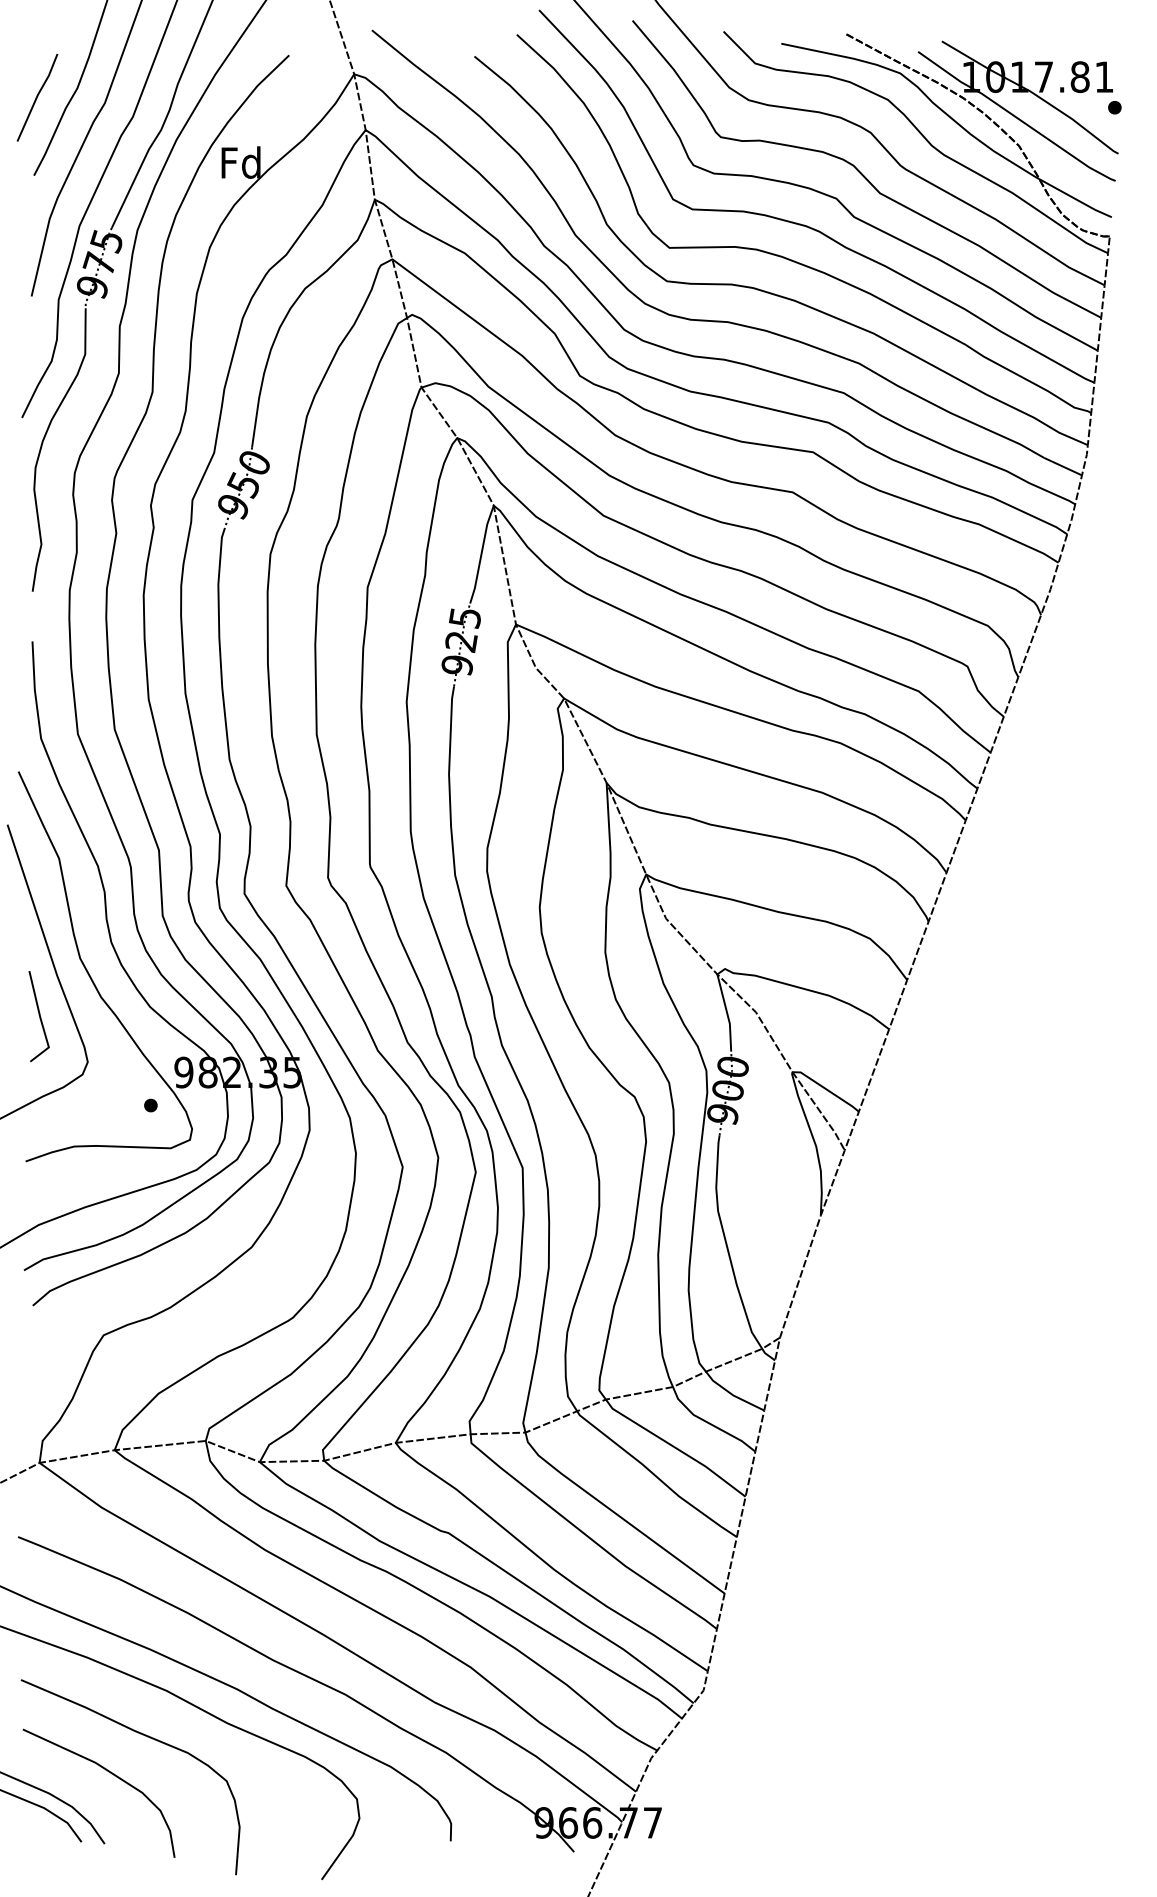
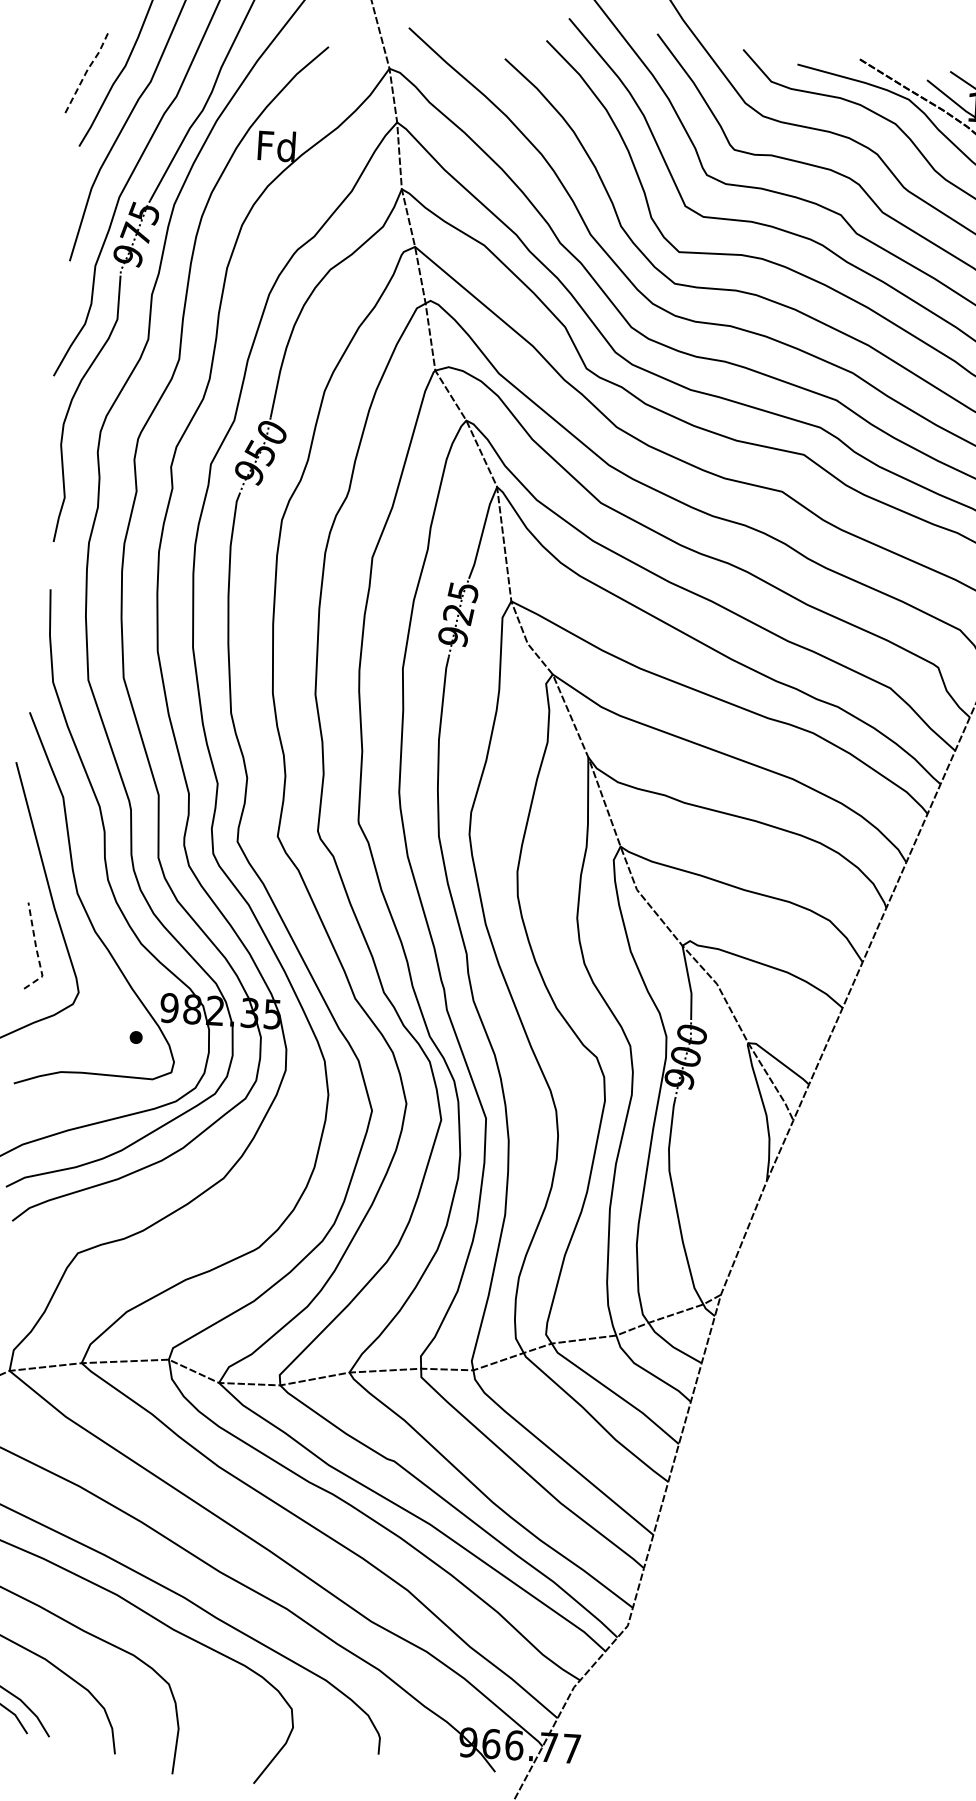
line: (37, 96) -> (87, 71), solid -> dashed
line: (41, 1020) -> (37, 950), solid -> dashed

